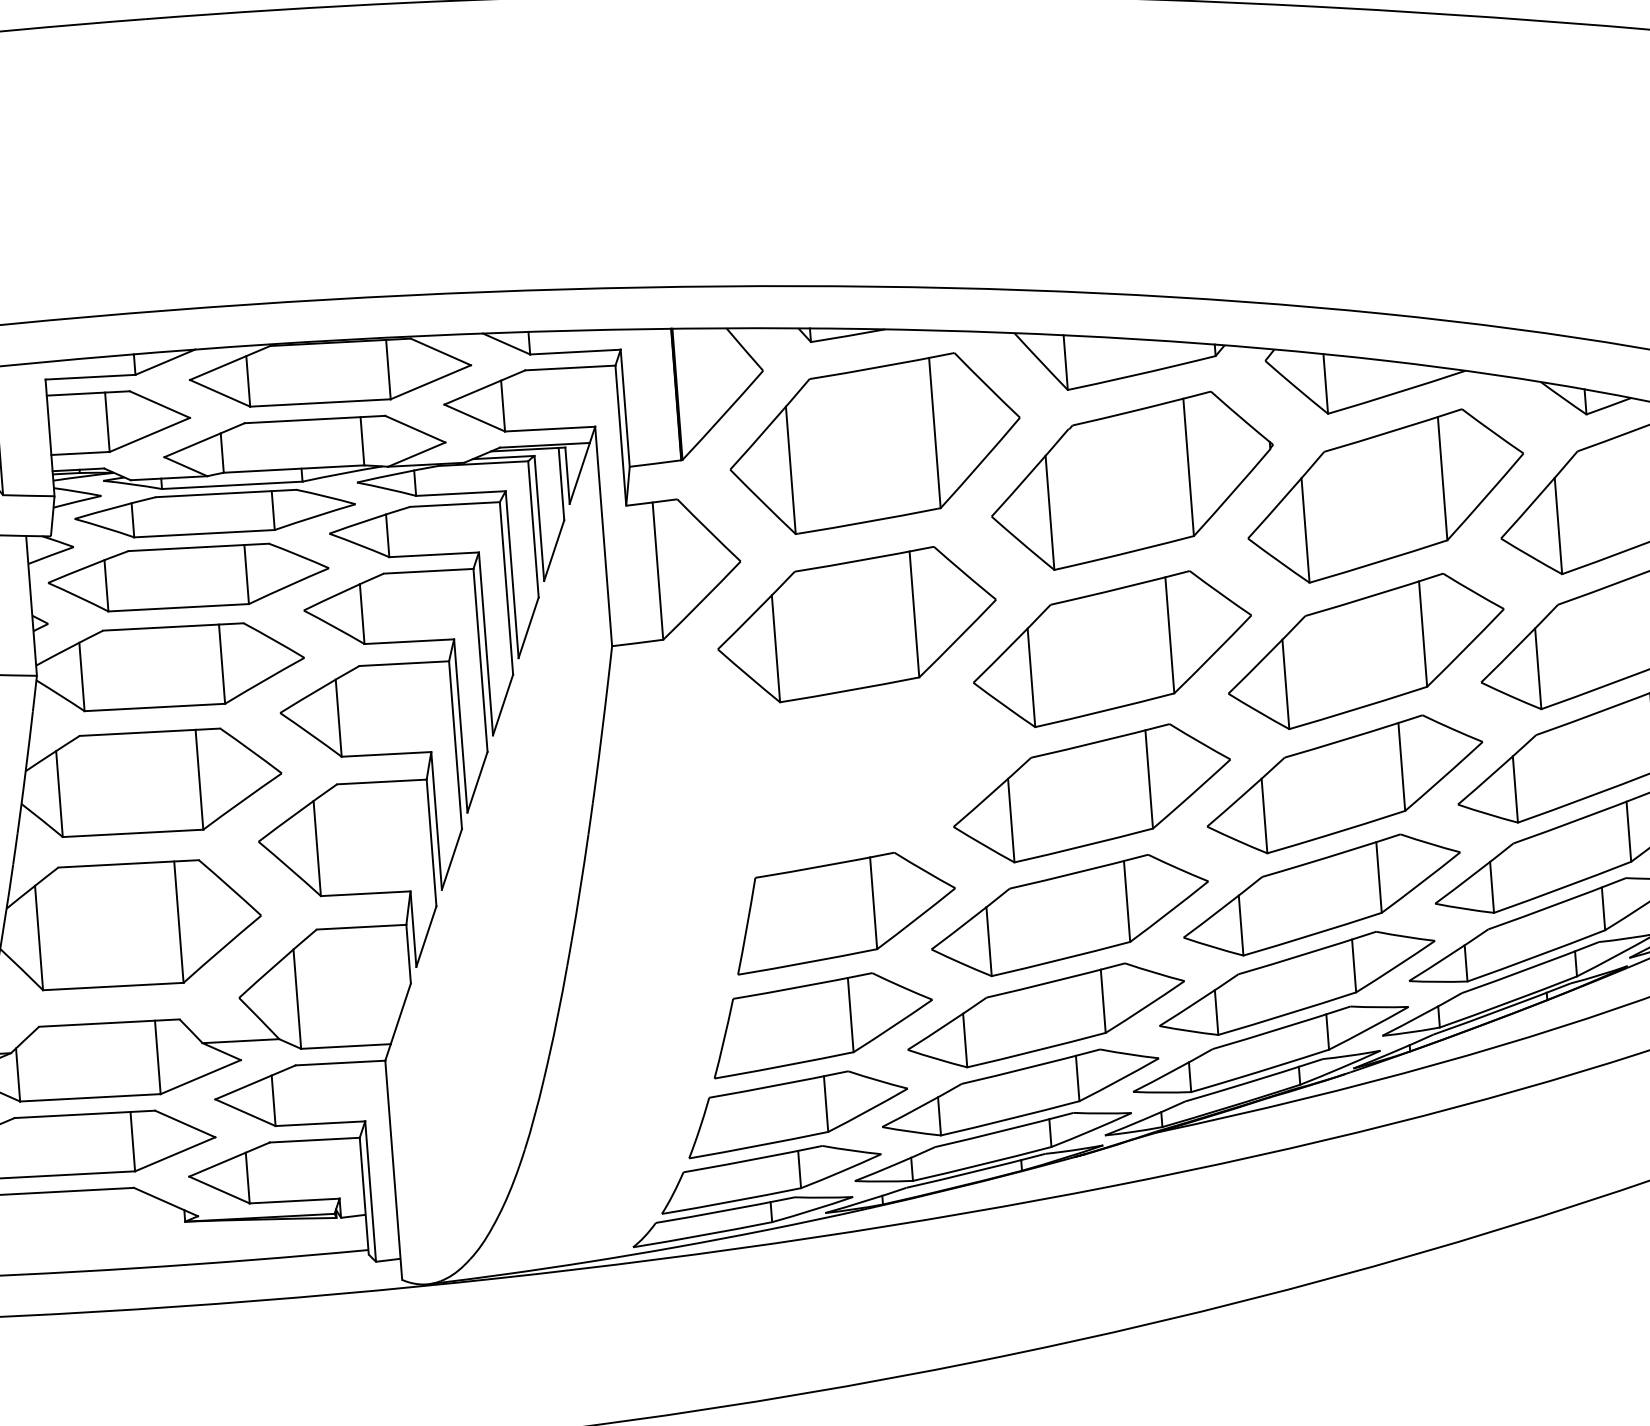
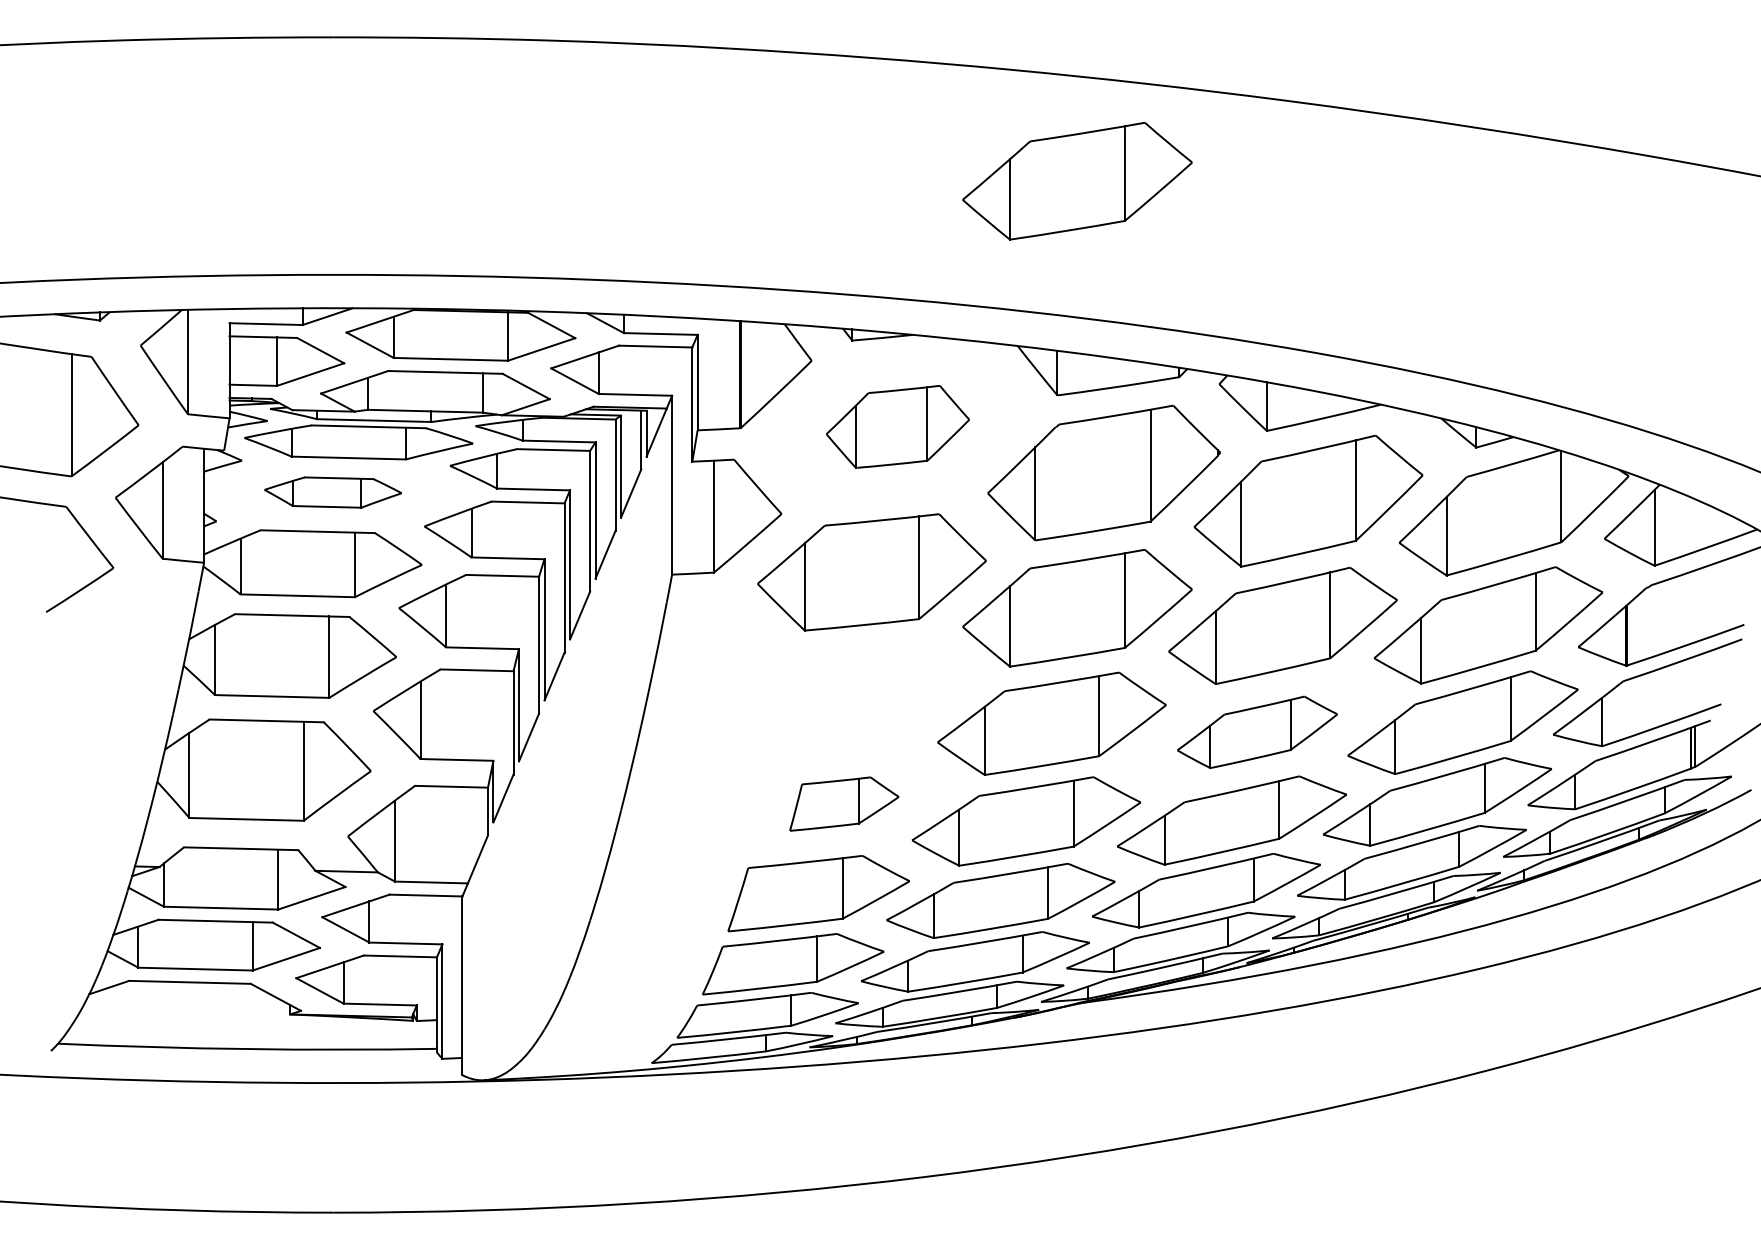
part: (1072, 125) -> (1077, 181), added
part: (874, 443) -> (897, 426), size x0.6
part: (187, 577) -> (332, 492), size x0.6
part: (1345, 784) -> (1257, 732), size x0.7
part: (845, 910) -> (844, 803), size x0.6

